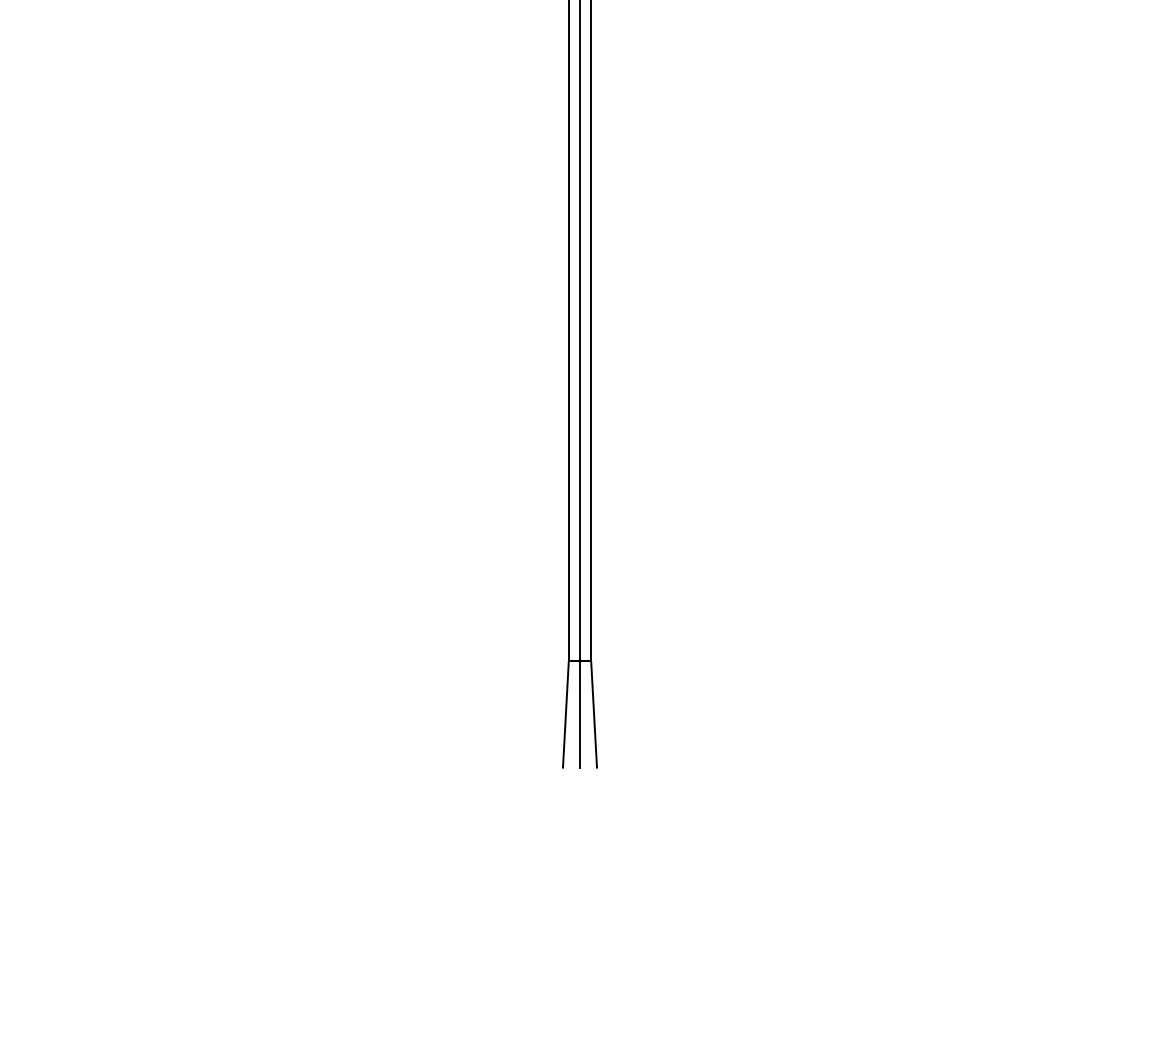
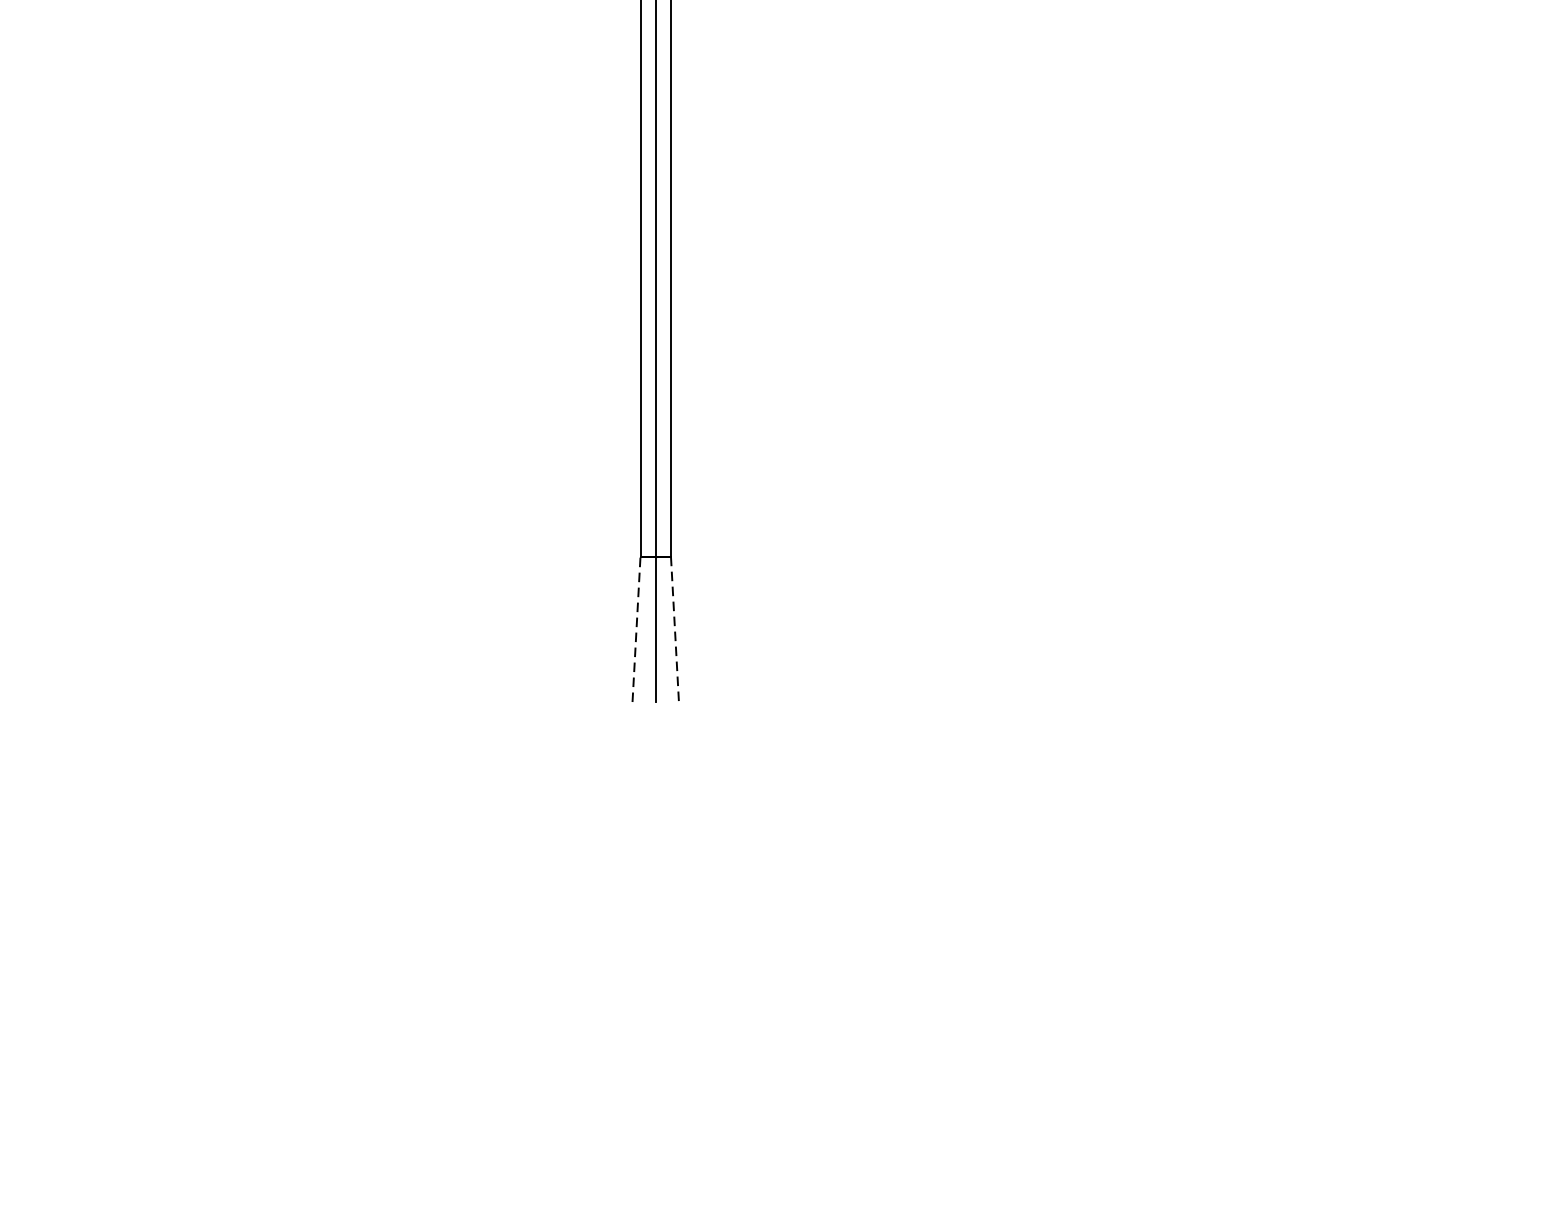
line: (565, 713) -> (635, 628), solid -> dashed
line: (594, 714) -> (675, 629), solid -> dashed

